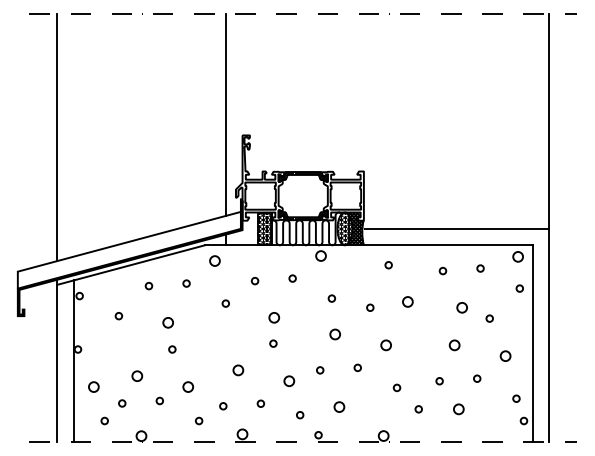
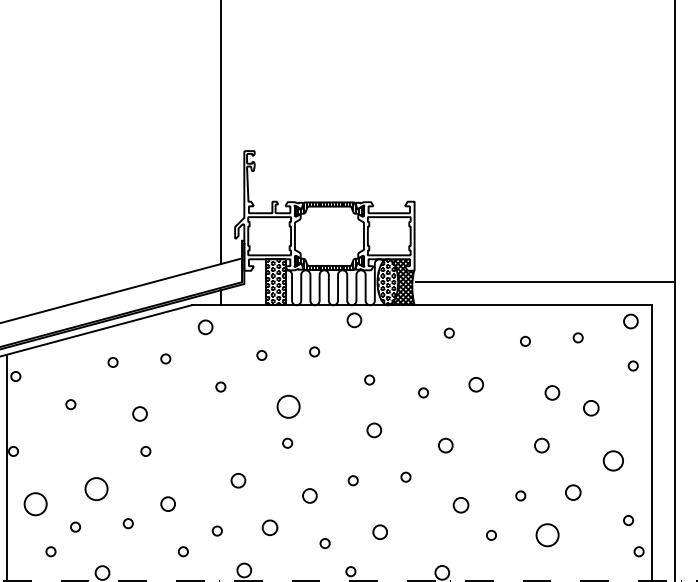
circle: (274, 317) -> (289, 406), size x1.6
circle: (489, 318) -> (590, 407), size x1.6
circle: (505, 355) -> (613, 459), size x1.4
circle: (137, 375) -> (96, 487), size x1.6
circle: (477, 378) -> (573, 492), size x1.6
circle: (93, 386) -> (35, 503), size x1.6
circle: (396, 387) -> (460, 504), size x1.6
circle: (260, 403) -> (269, 527), size x1.6
circle: (458, 409) -> (547, 535), size x1.6

